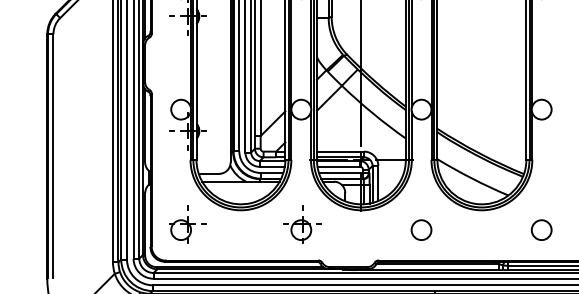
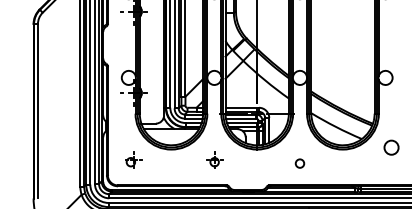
part: (187, 224) -> (133, 159), size x0.6
part: (301, 224) -> (214, 159), size x0.6
circle: (420, 229) -> (299, 163), size x0.6
circle: (541, 229) -> (391, 147), moved

